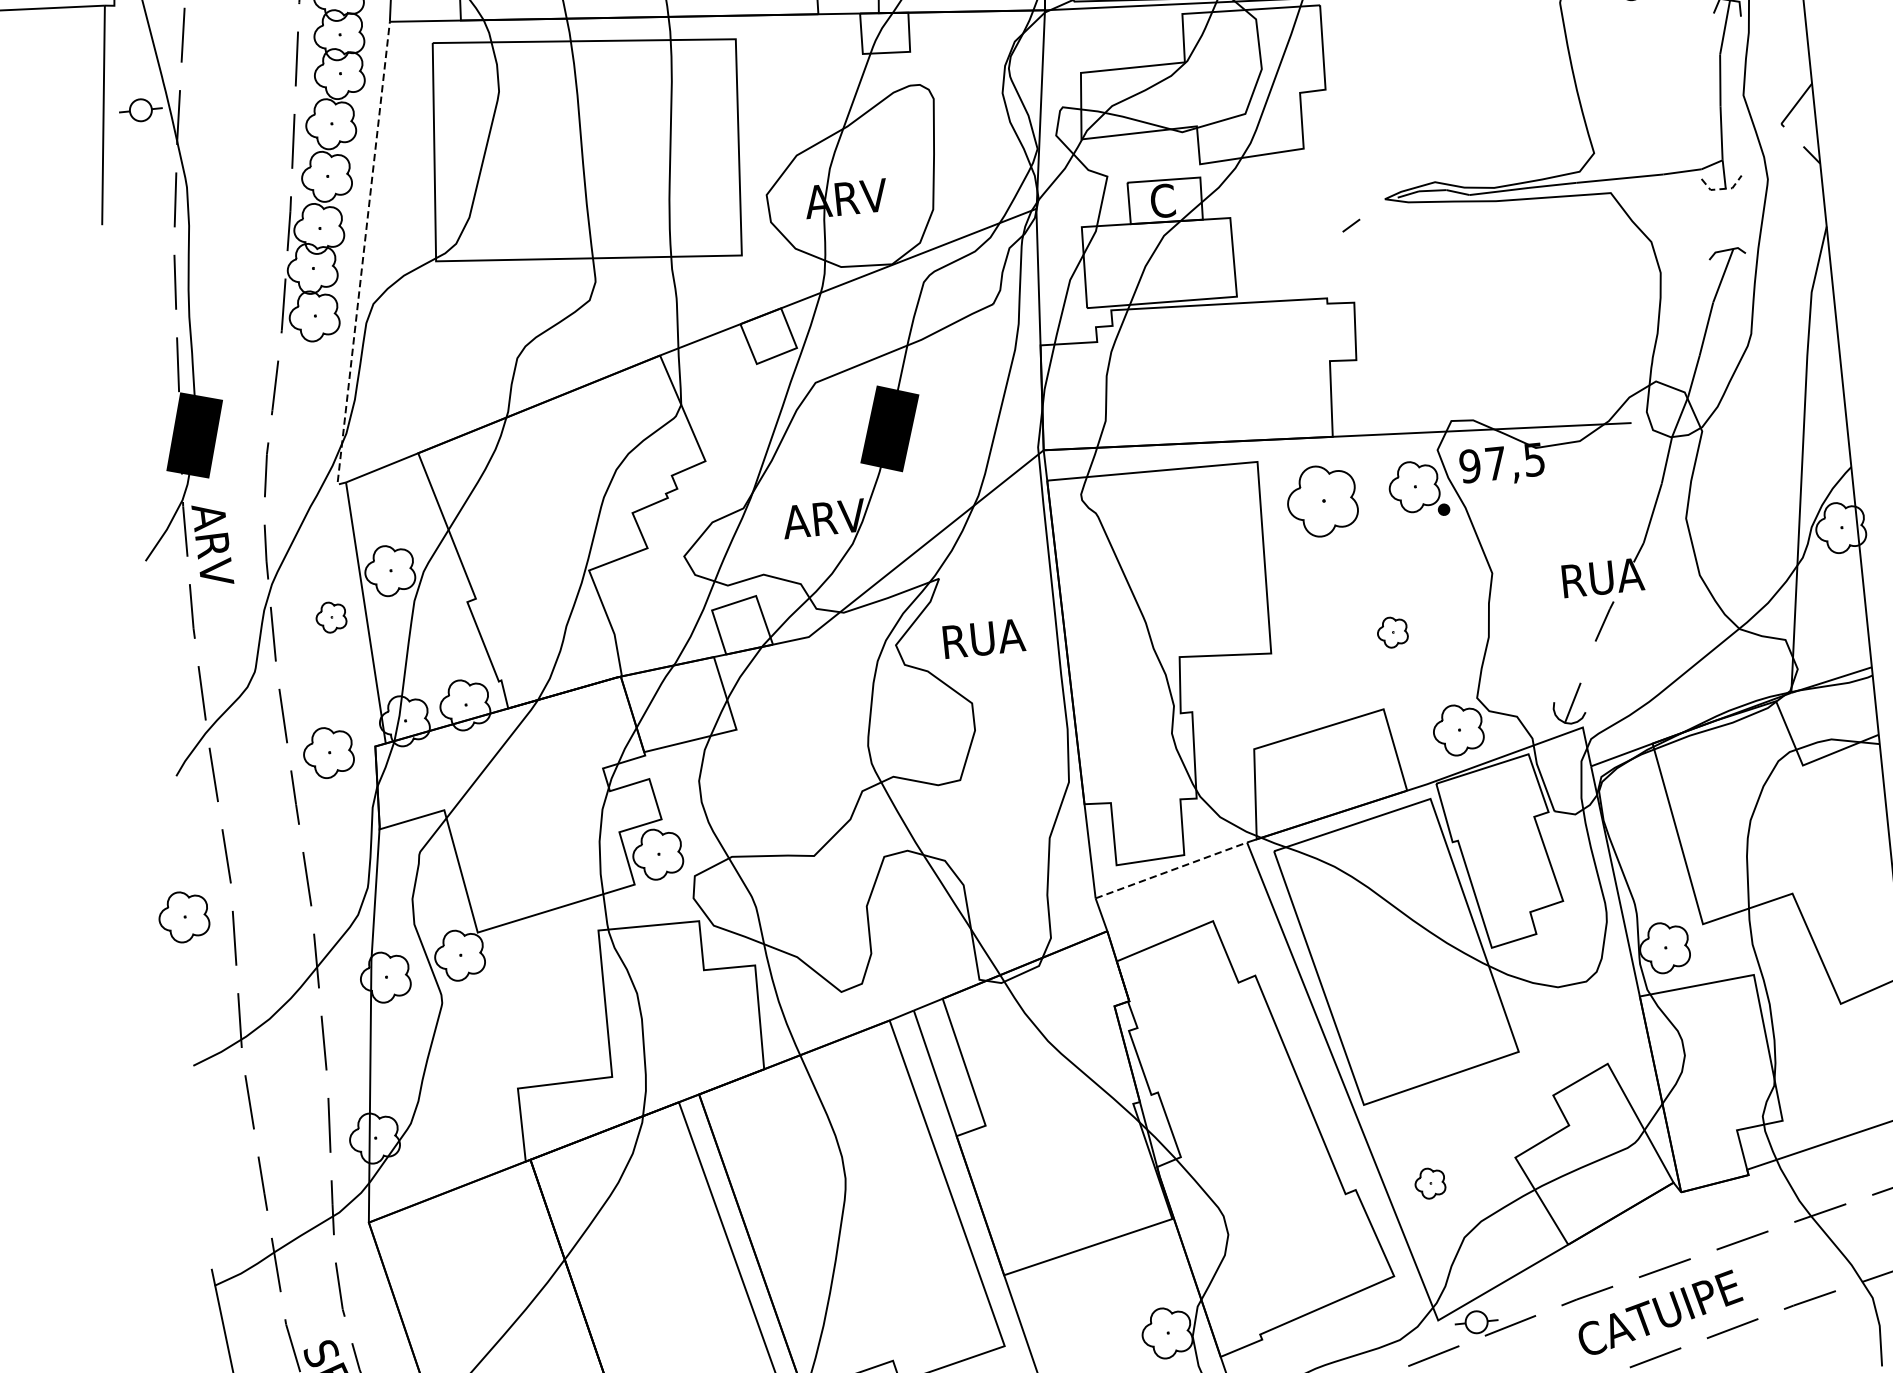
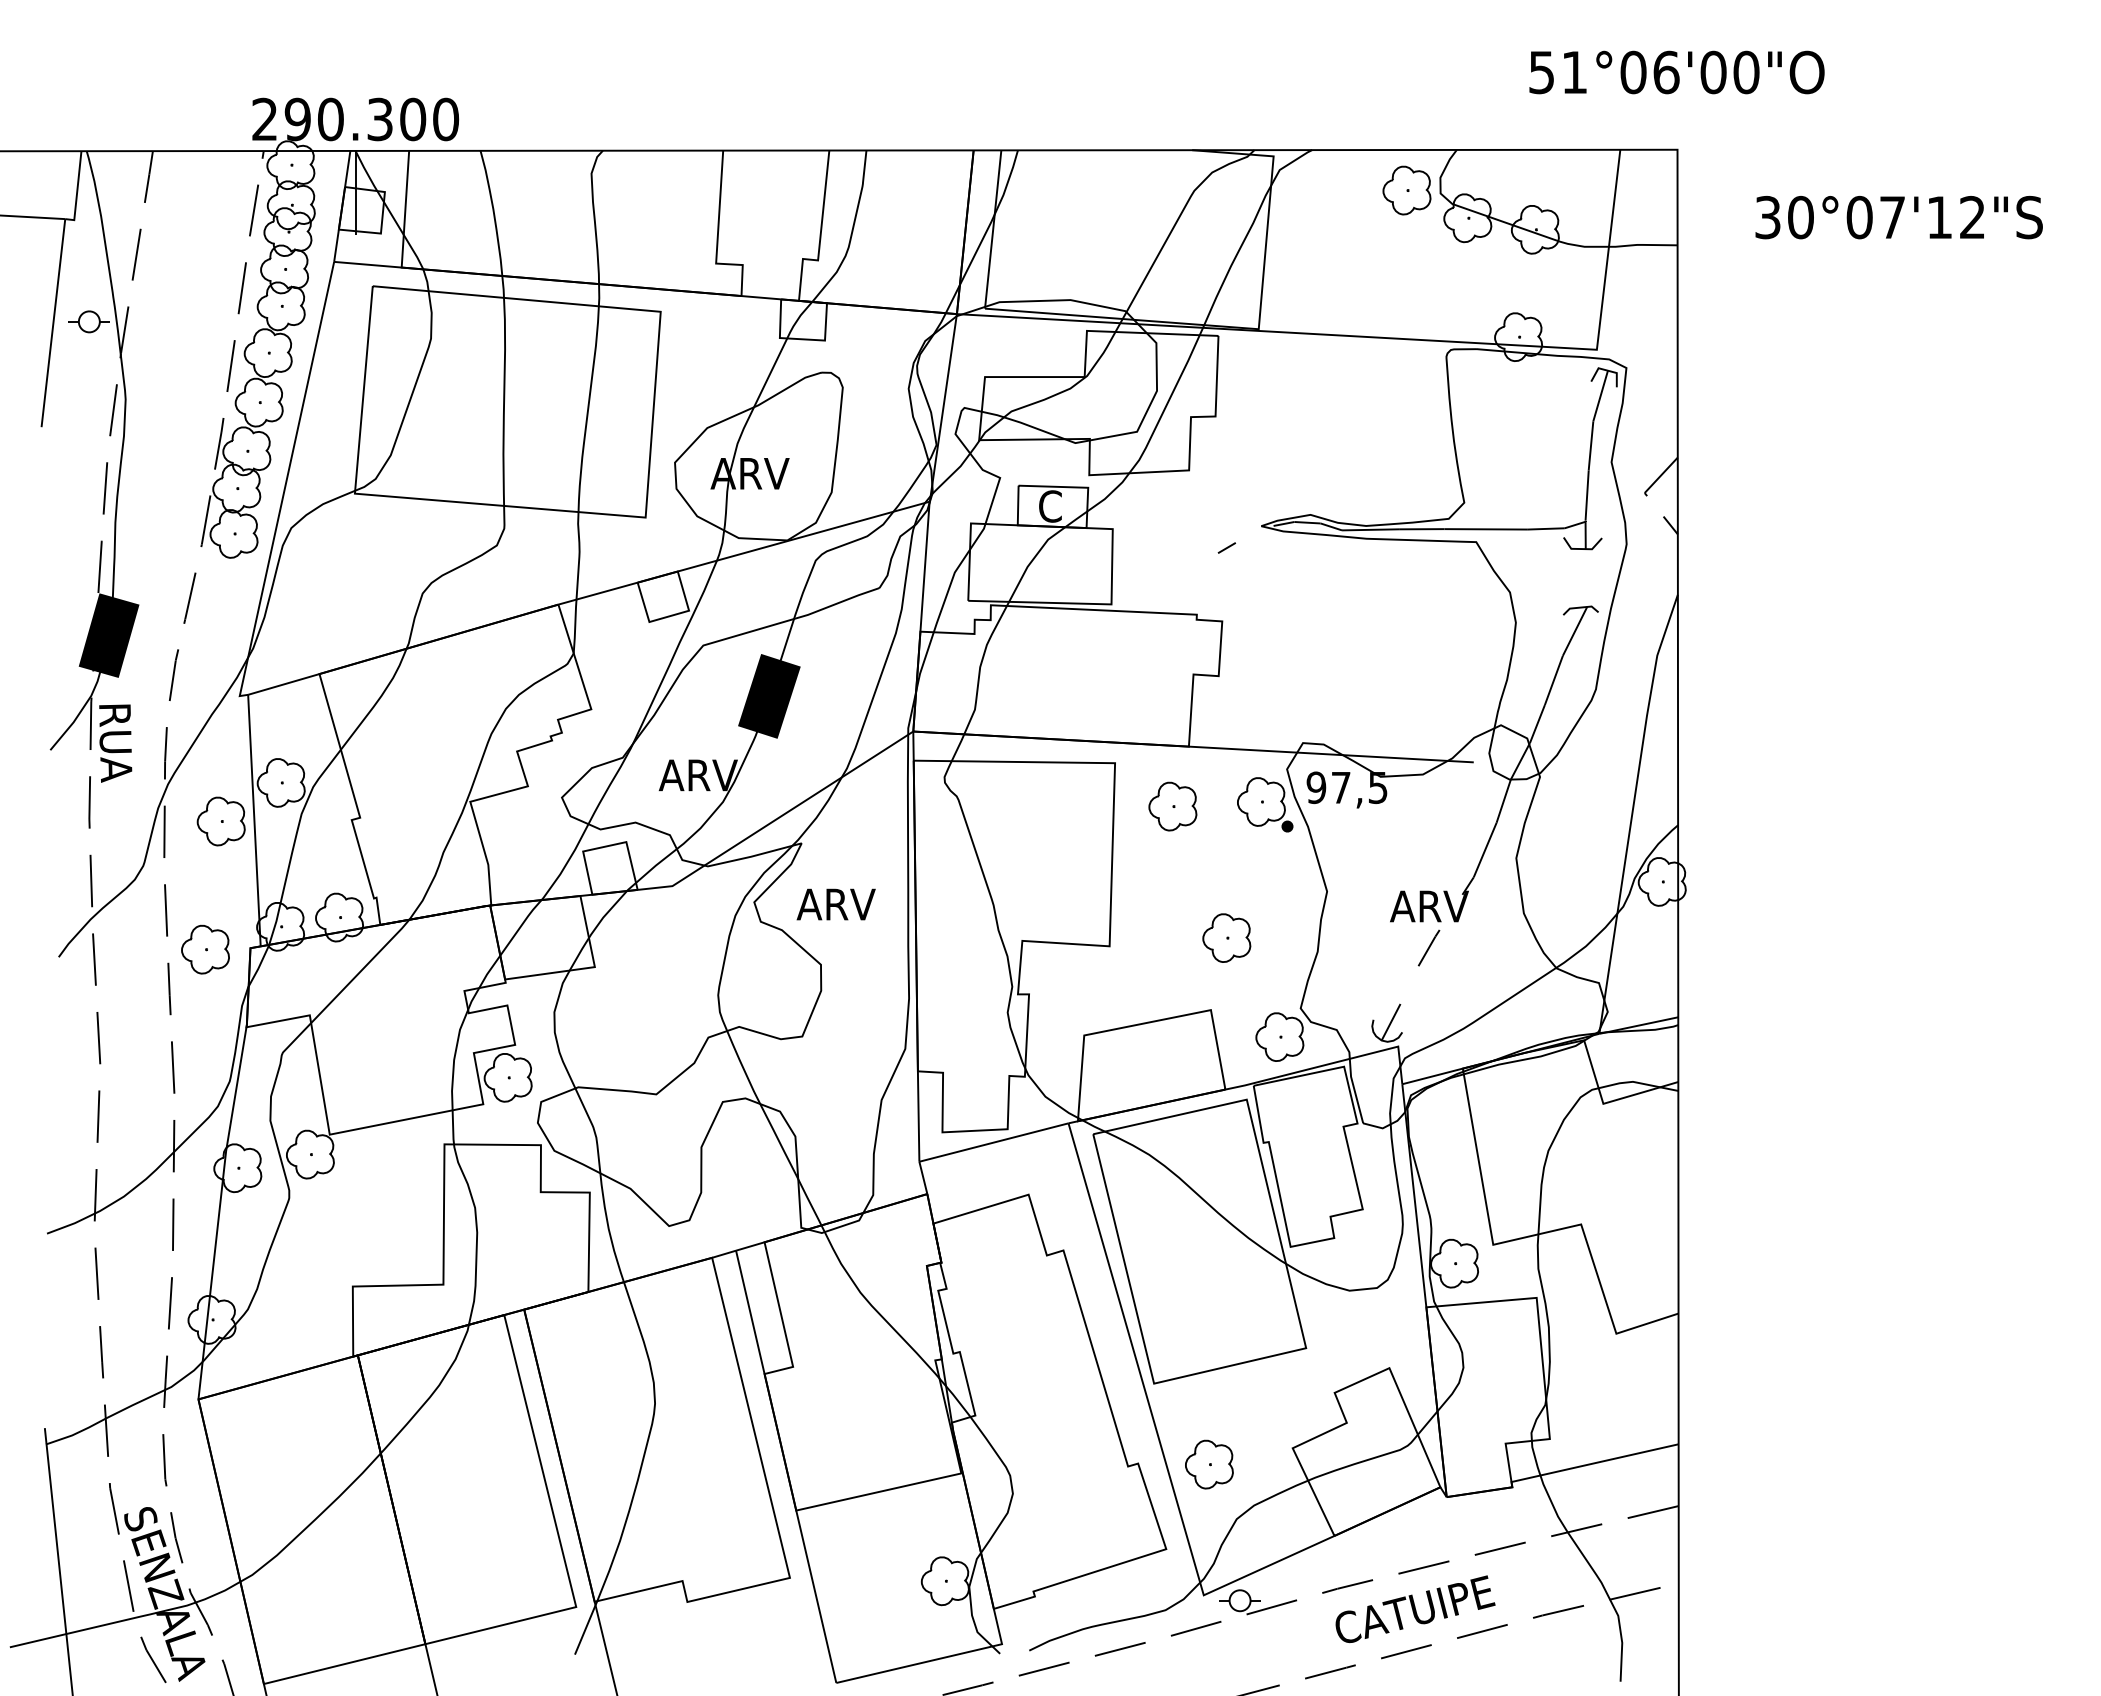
line: (1722, 189) -> (1582, 549), dashed -> solid
line: (363, 257) -> (286, 483), dashed -> solid
part: (1321, 501) -> (1172, 806), size x0.71
text: (212, 545) -> (115, 741), ARV -> RUA
text: (1601, 577) -> (1430, 906), RUA -> ARV
part: (330, 617) -> (220, 821), size x1.67
part: (1392, 631) -> (1226, 937), size x1.67
text: (981, 638) -> (836, 904), RUA -> ARV
line: (1171, 870) -> (994, 1142), dashed -> solid
part: (183, 916) -> (52, 1091), removed
part: (1430, 1183) -> (1209, 1464), size x1.67

